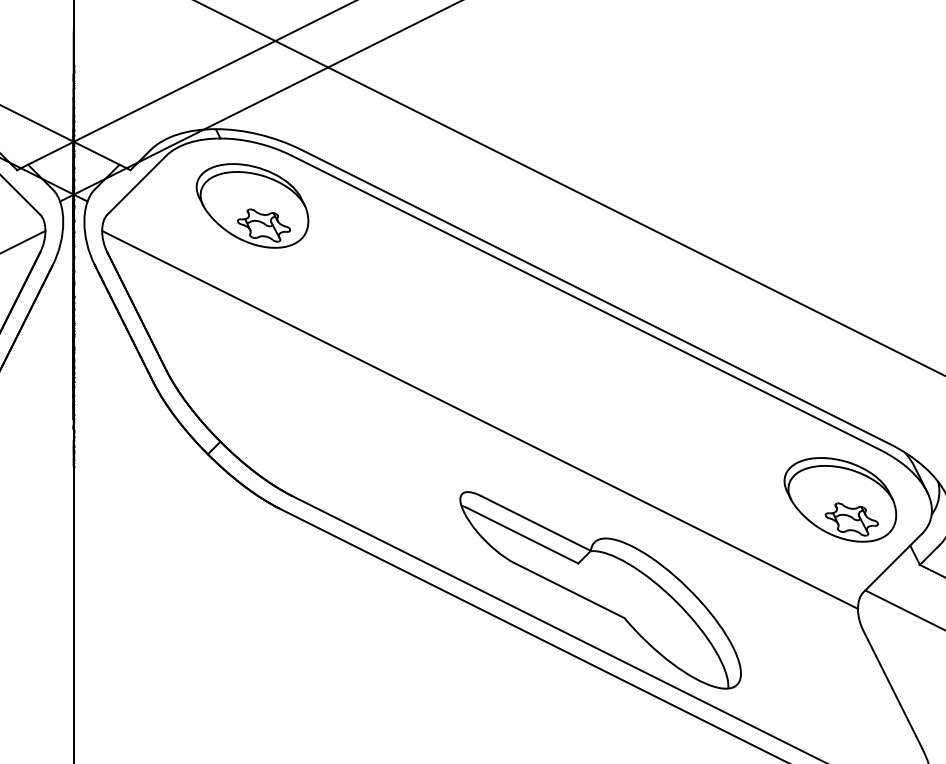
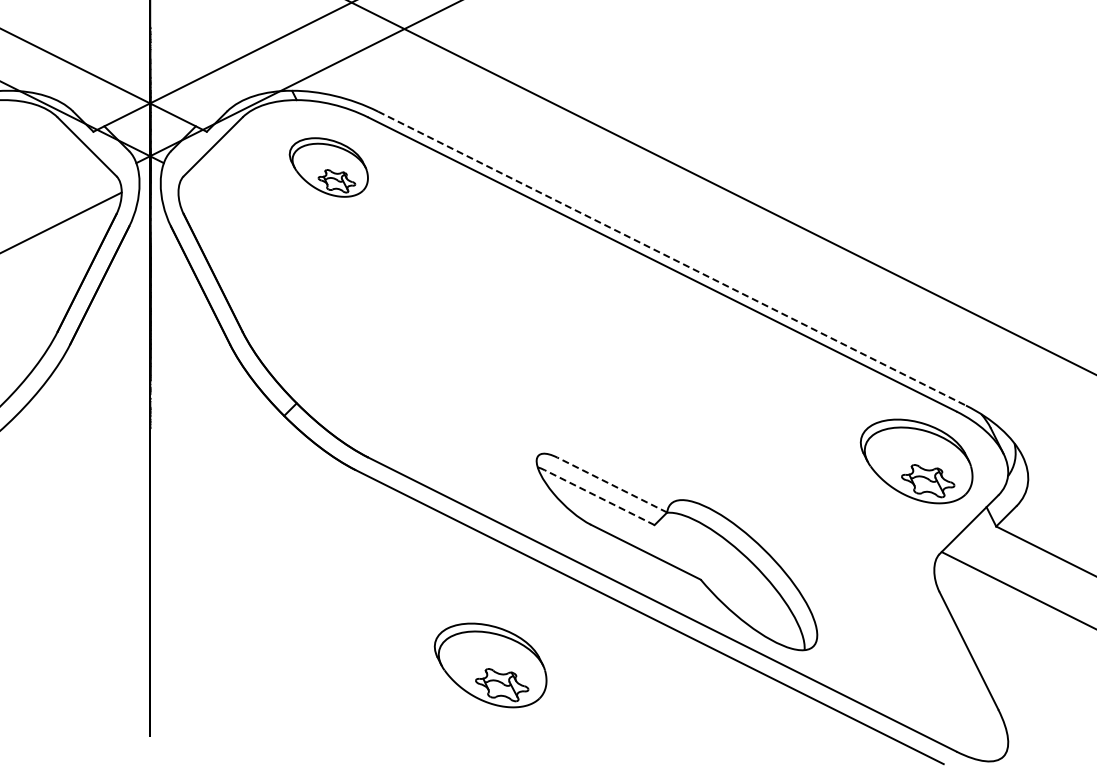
part: (252, 205) -> (328, 167), size x0.7
line: (596, 296) -> (672, 258), solid -> dashed
line: (480, 419) -> (556, 381), removed
line: (535, 522) -> (611, 484), solid -> dashed
line: (523, 535) -> (599, 497), solid -> dashed
part: (414, 703) -> (490, 665), added

